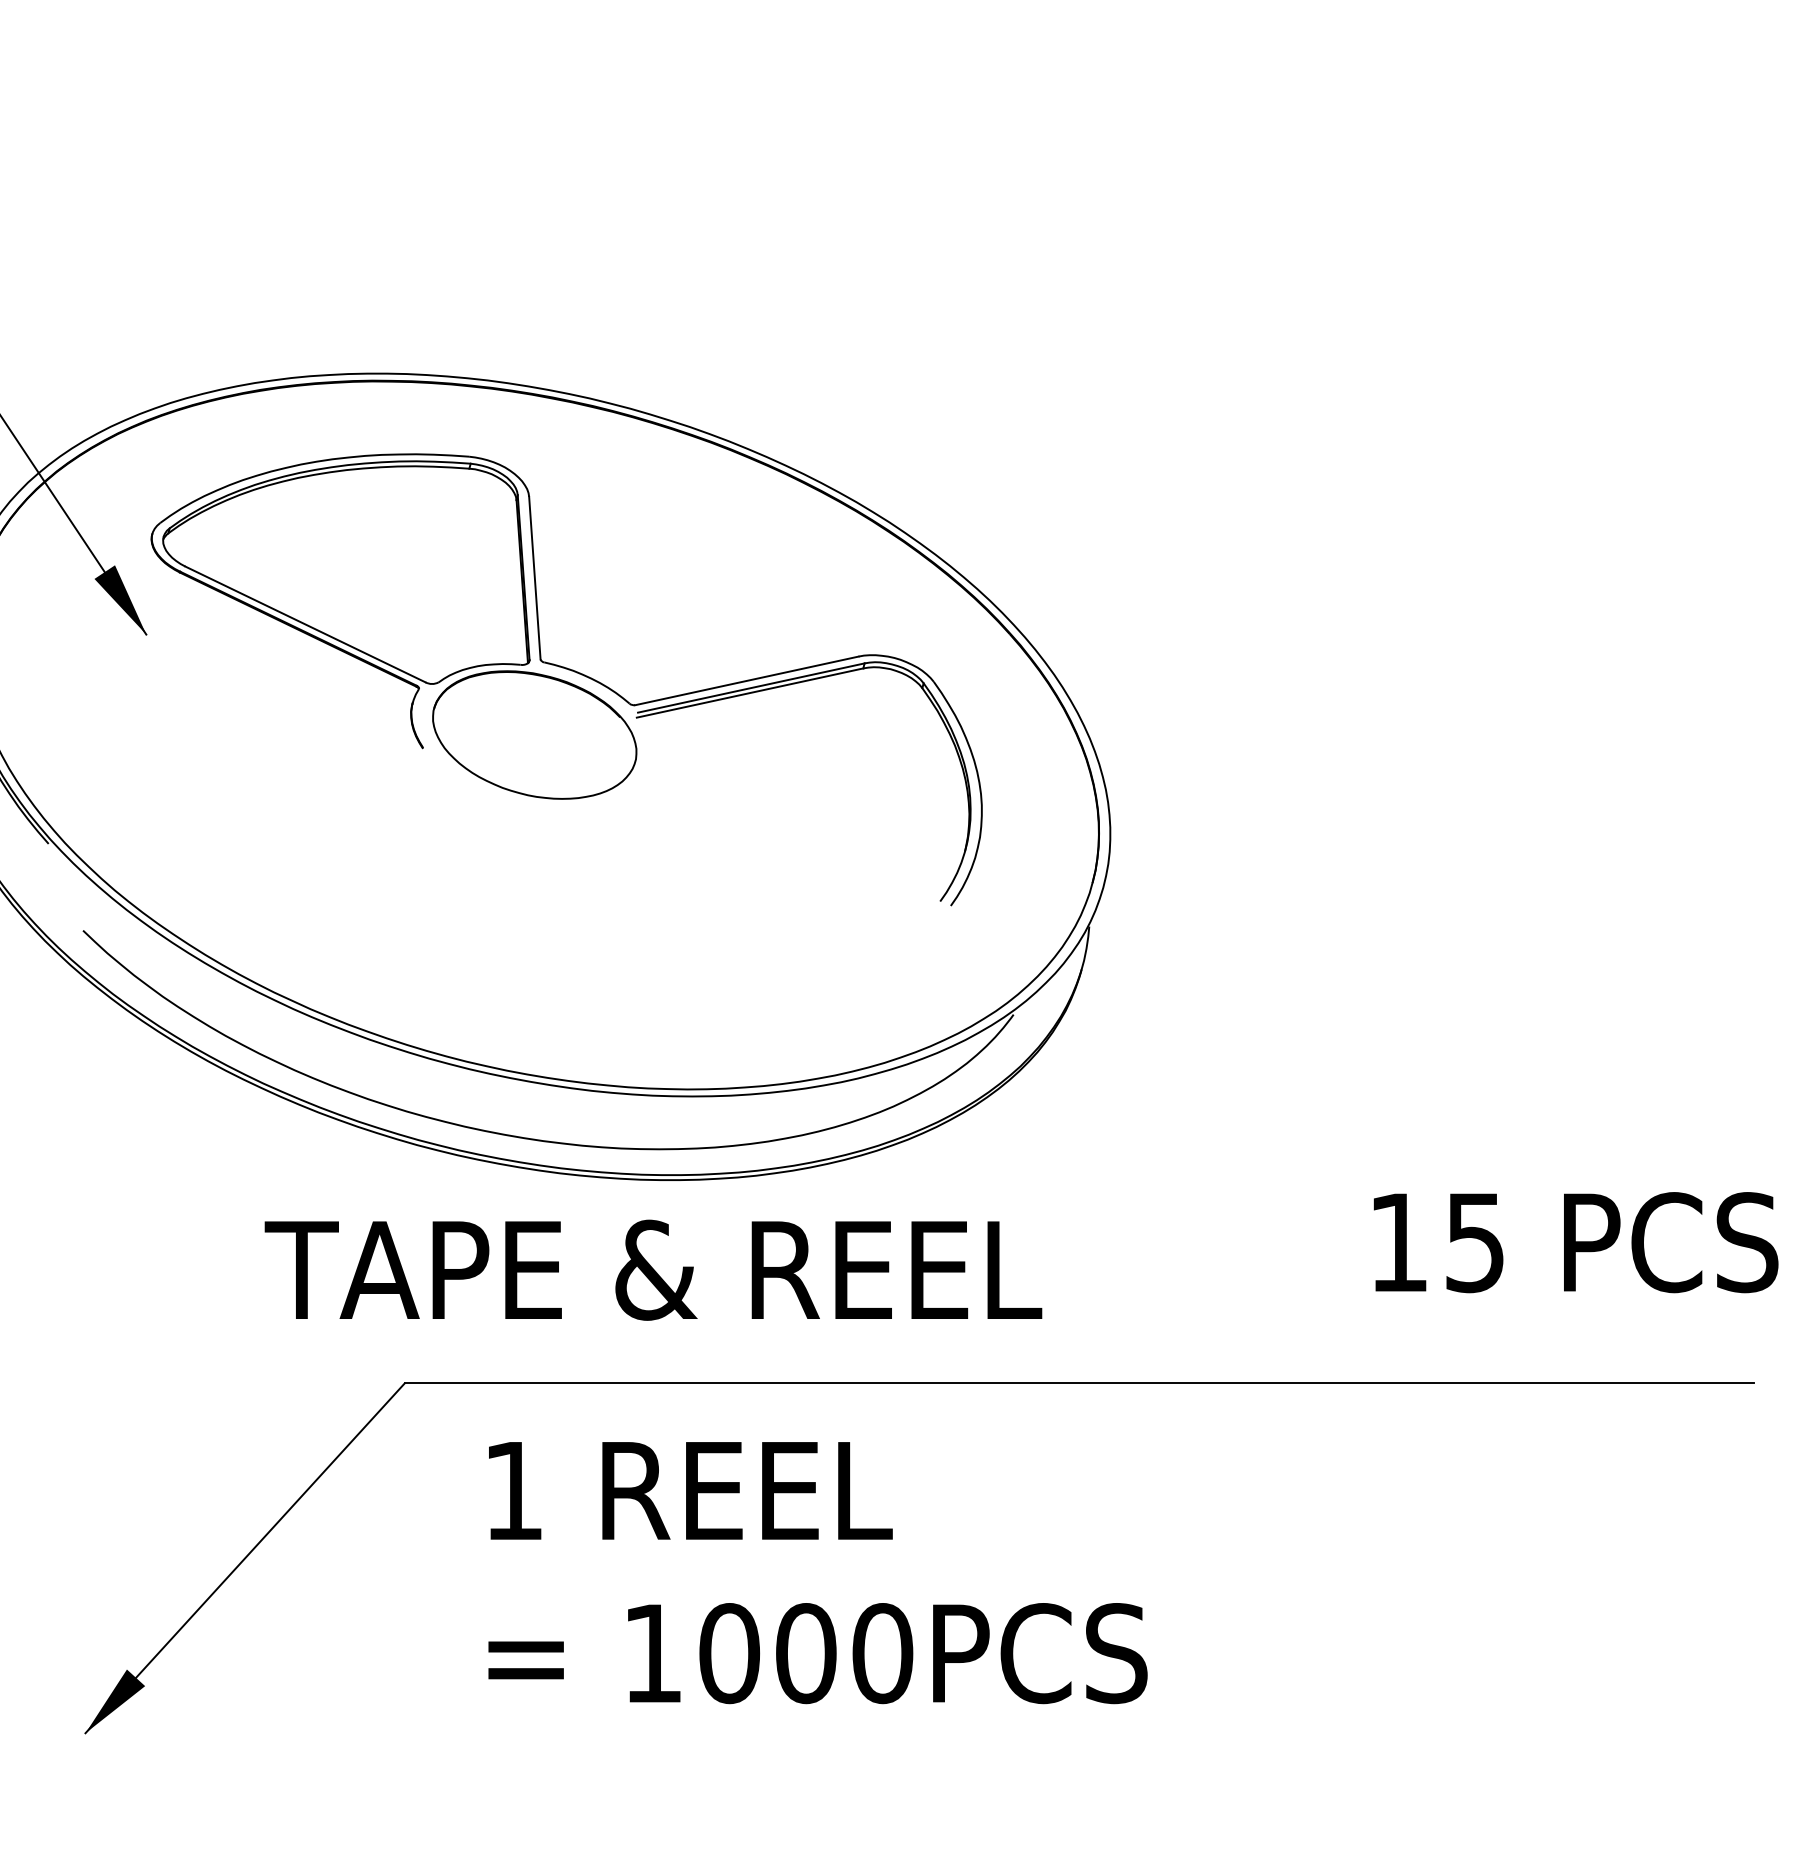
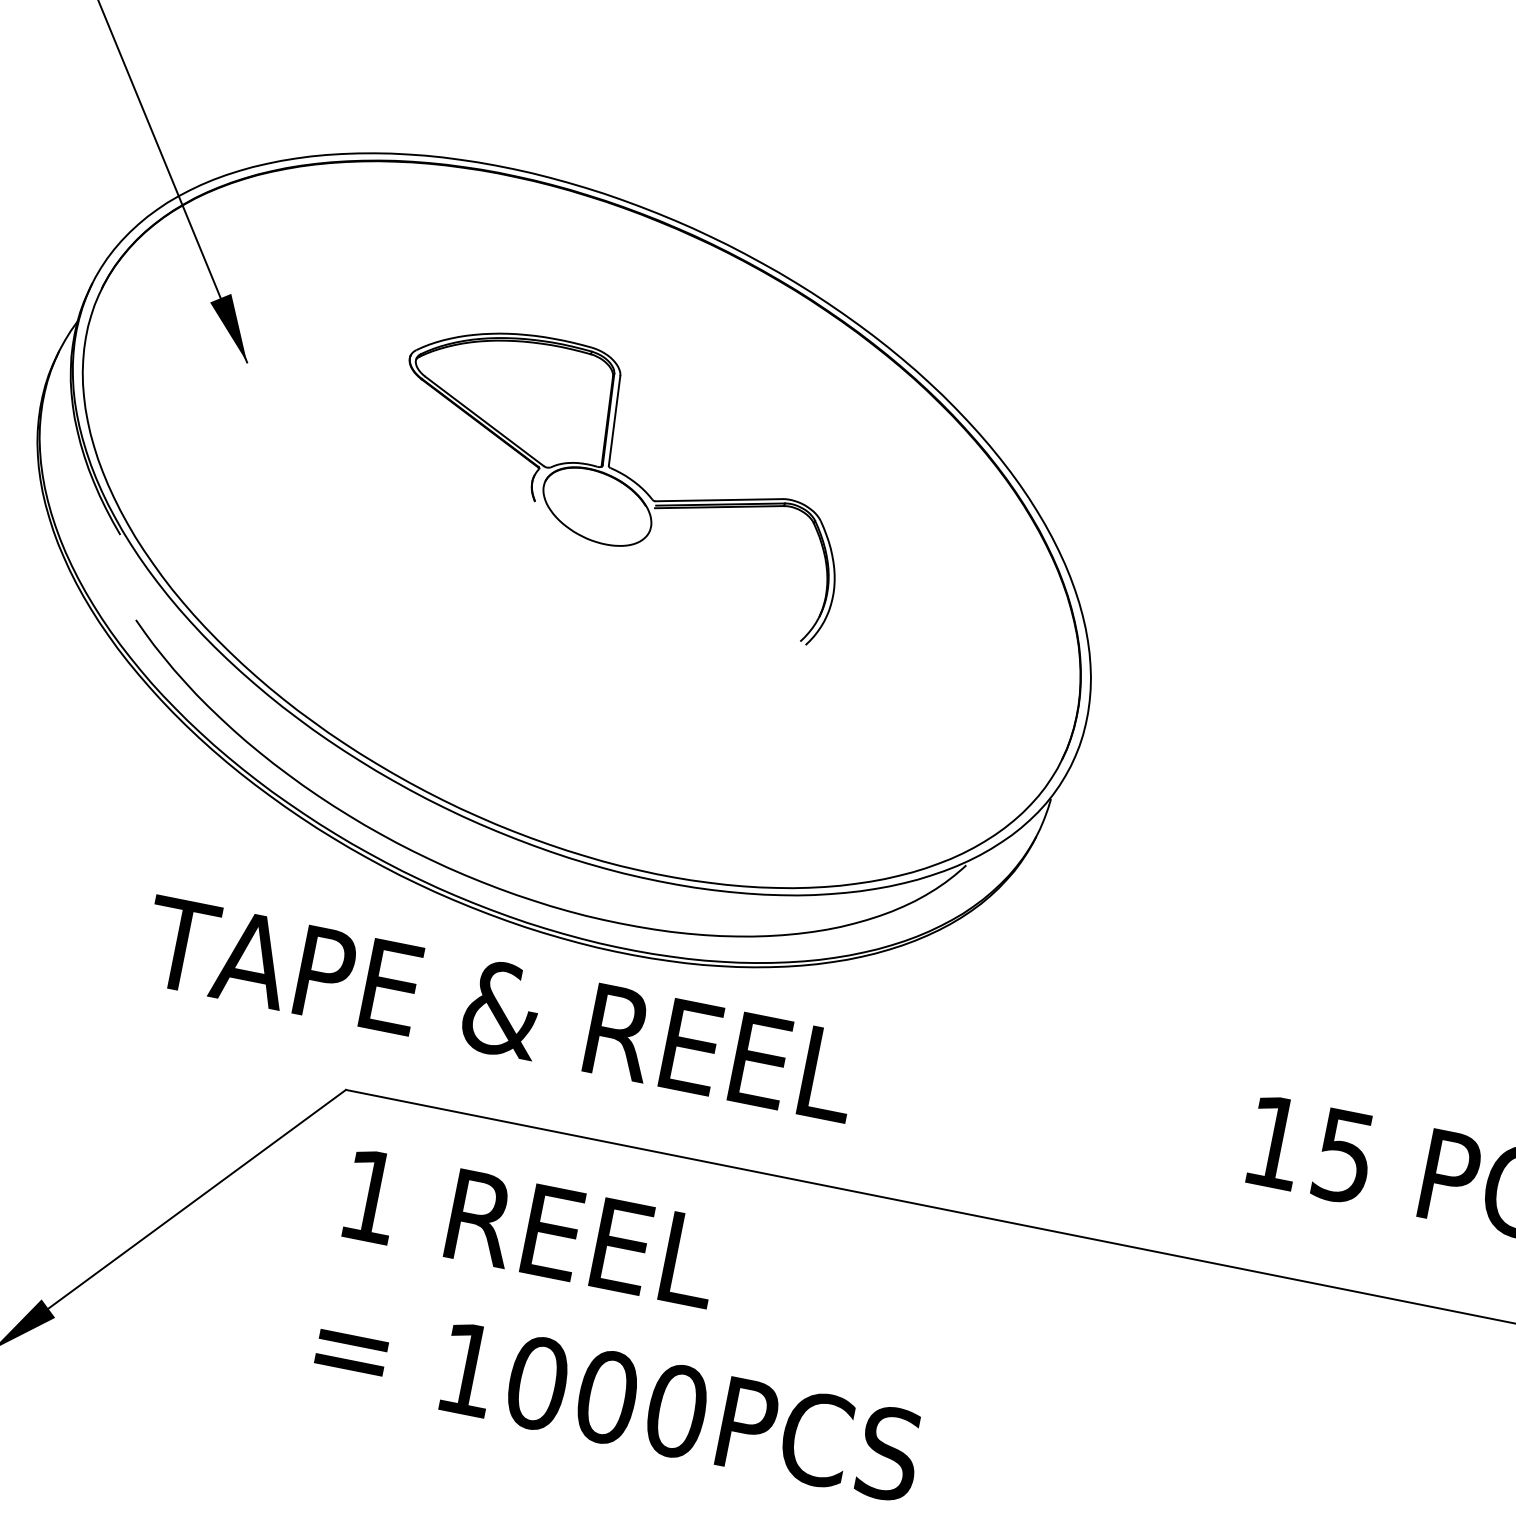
part: (566, 679) -> (620, 479), size x0.6
text: (653, 1269) -> (500, 1008), moved
text: (817, 1573) -> (632, 1326), moved

